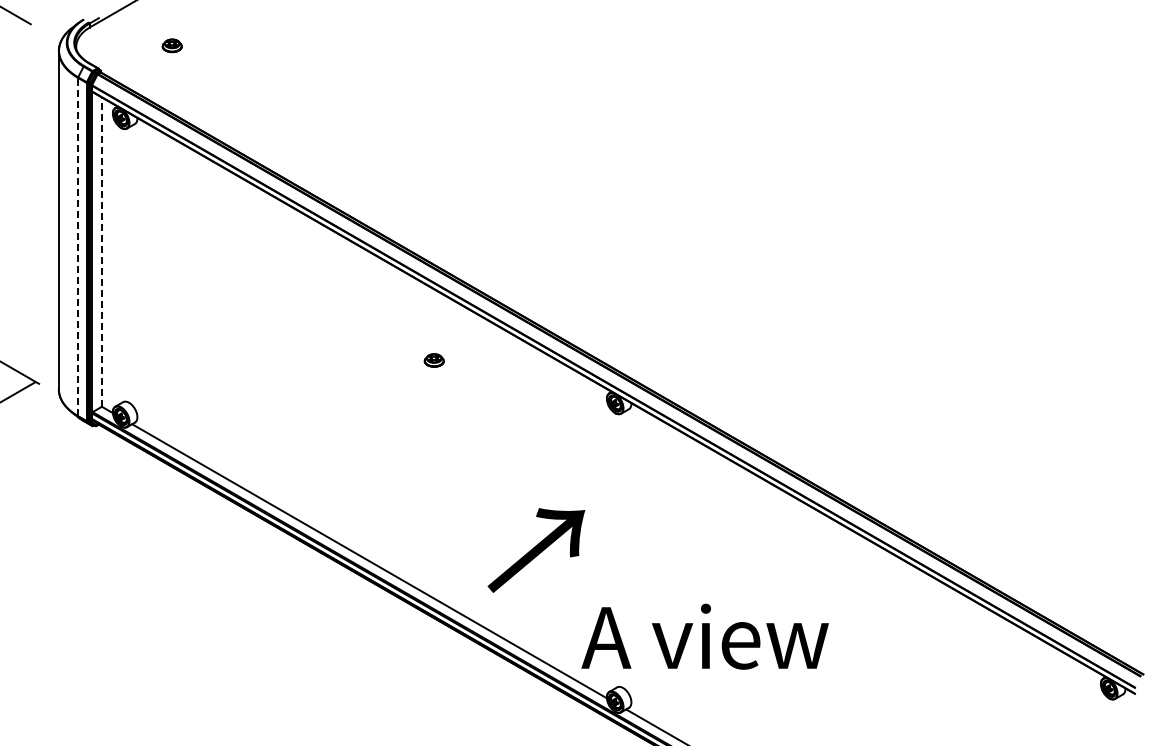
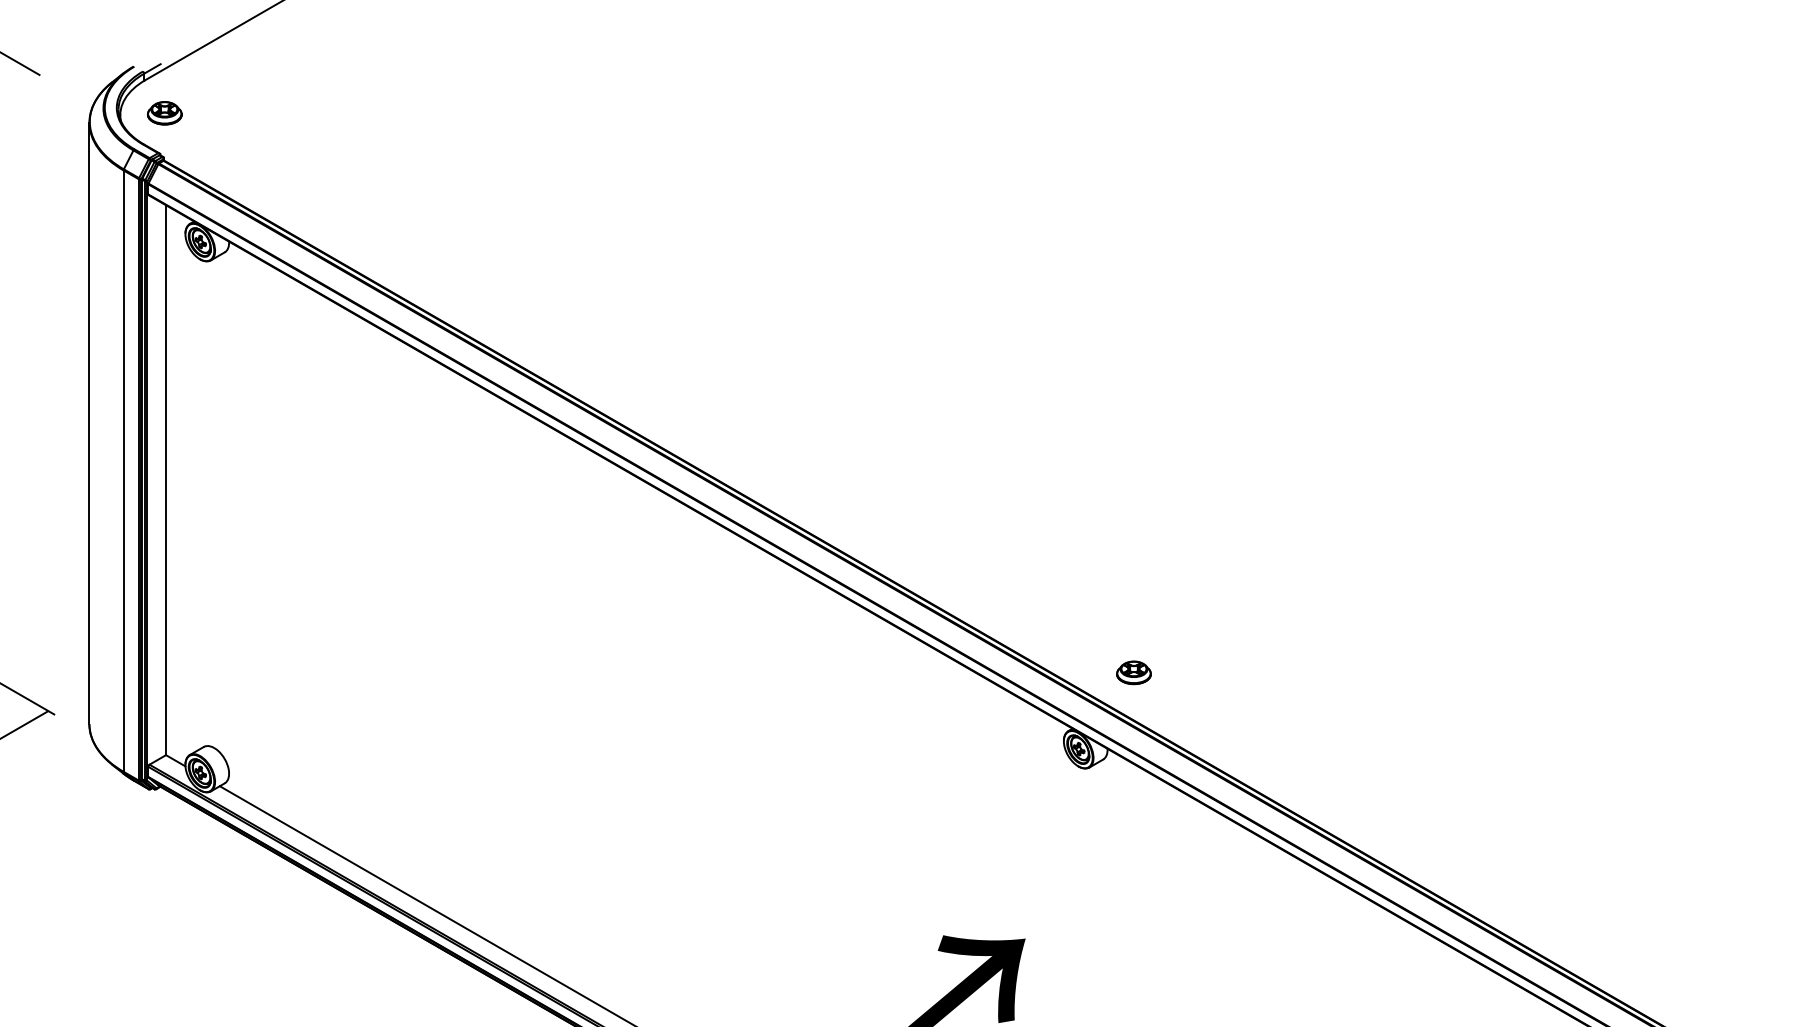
part: (171, 45) -> (163, 112), moved
line: (78, 246) -> (124, 470), dashed -> solid
line: (101, 252) -> (165, 480), dashed -> solid
part: (433, 360) -> (1132, 672), moved

